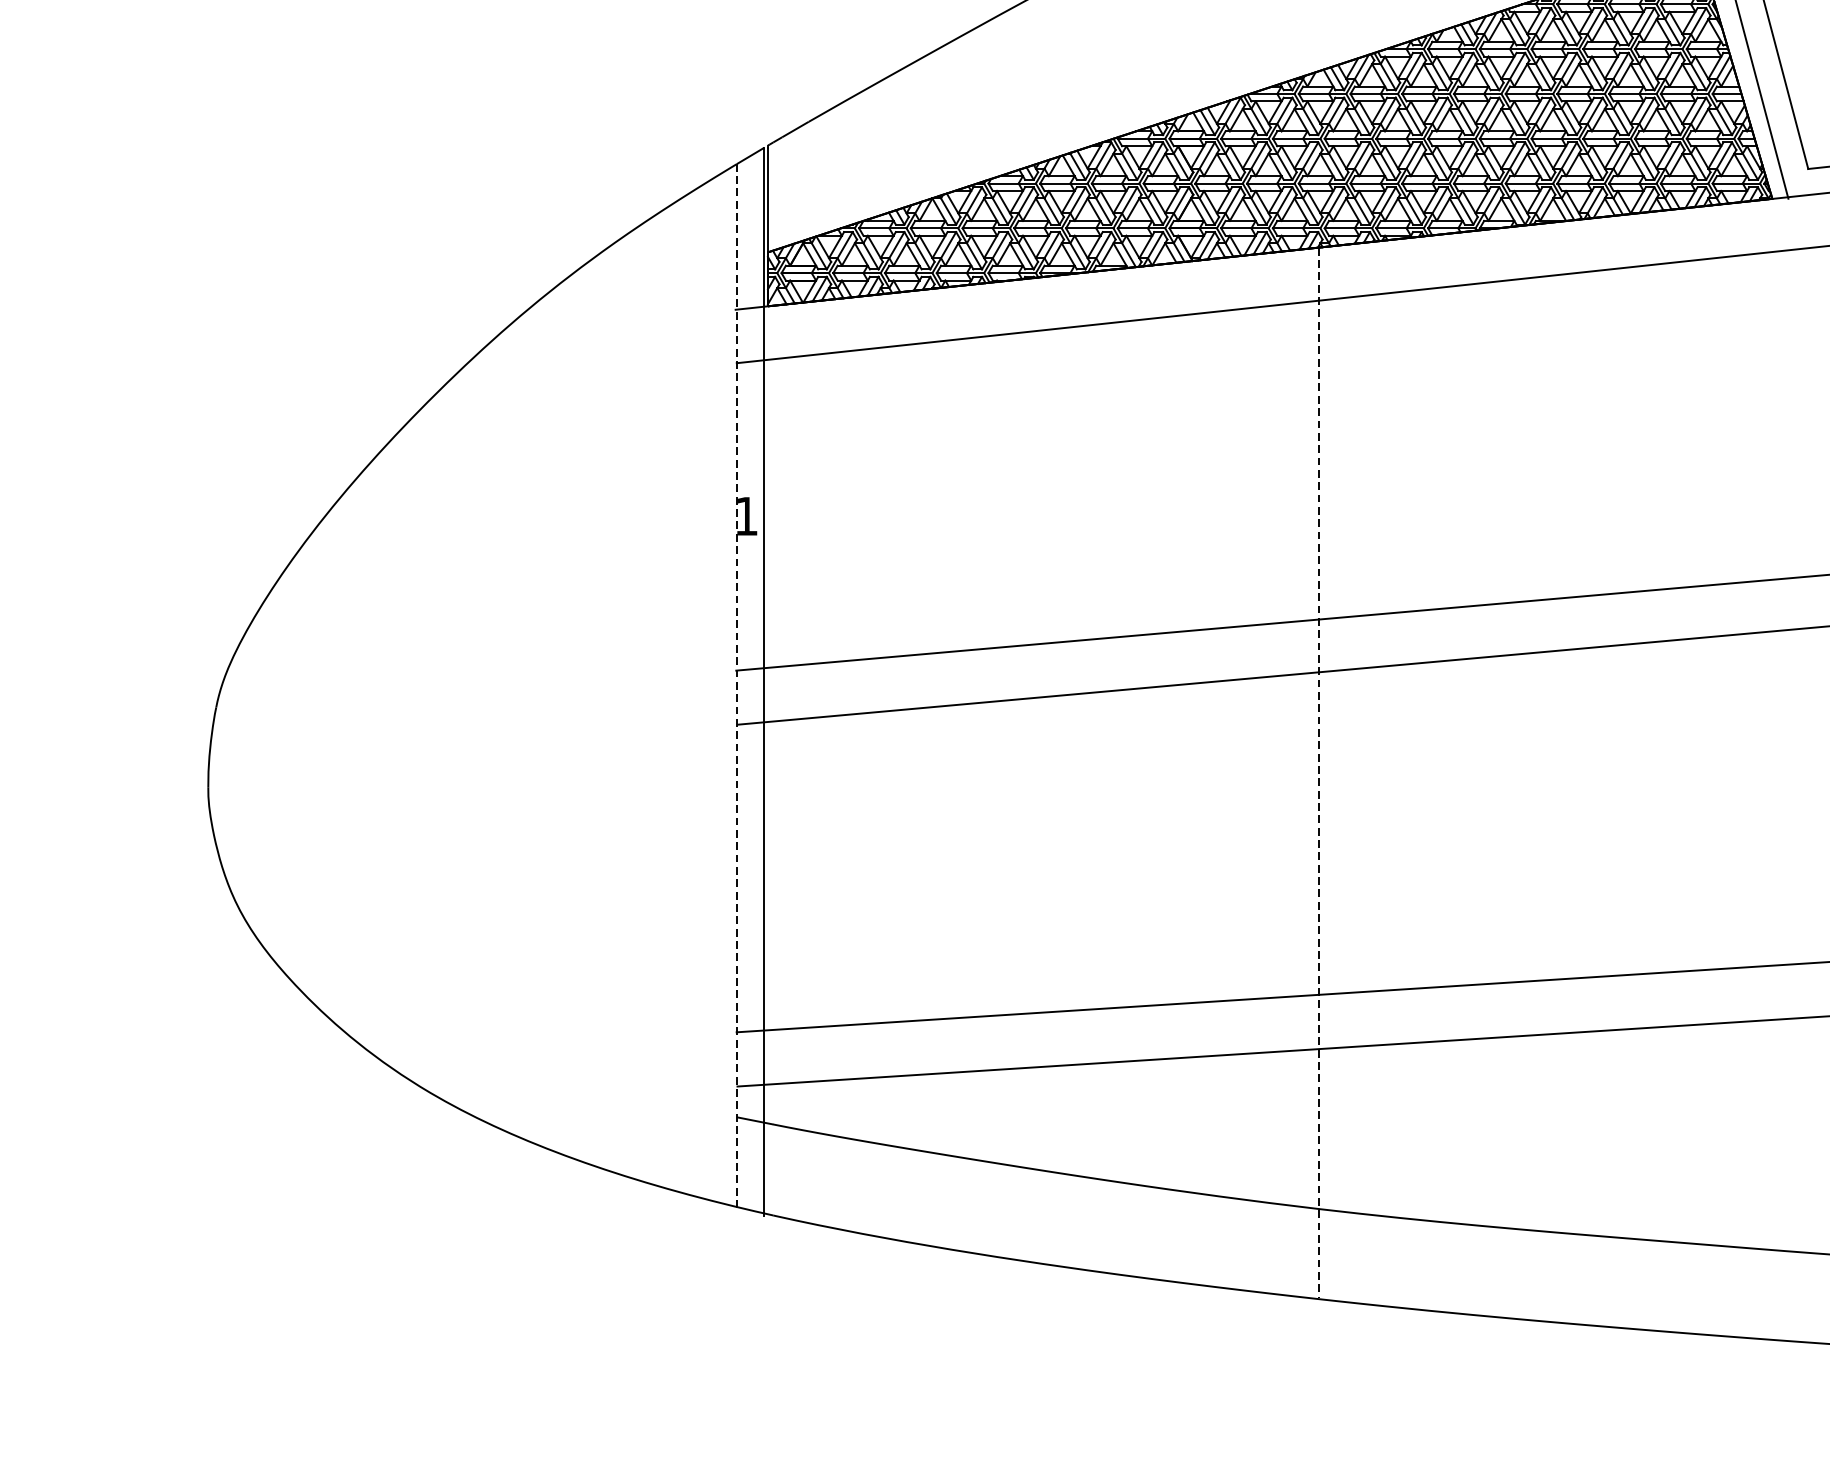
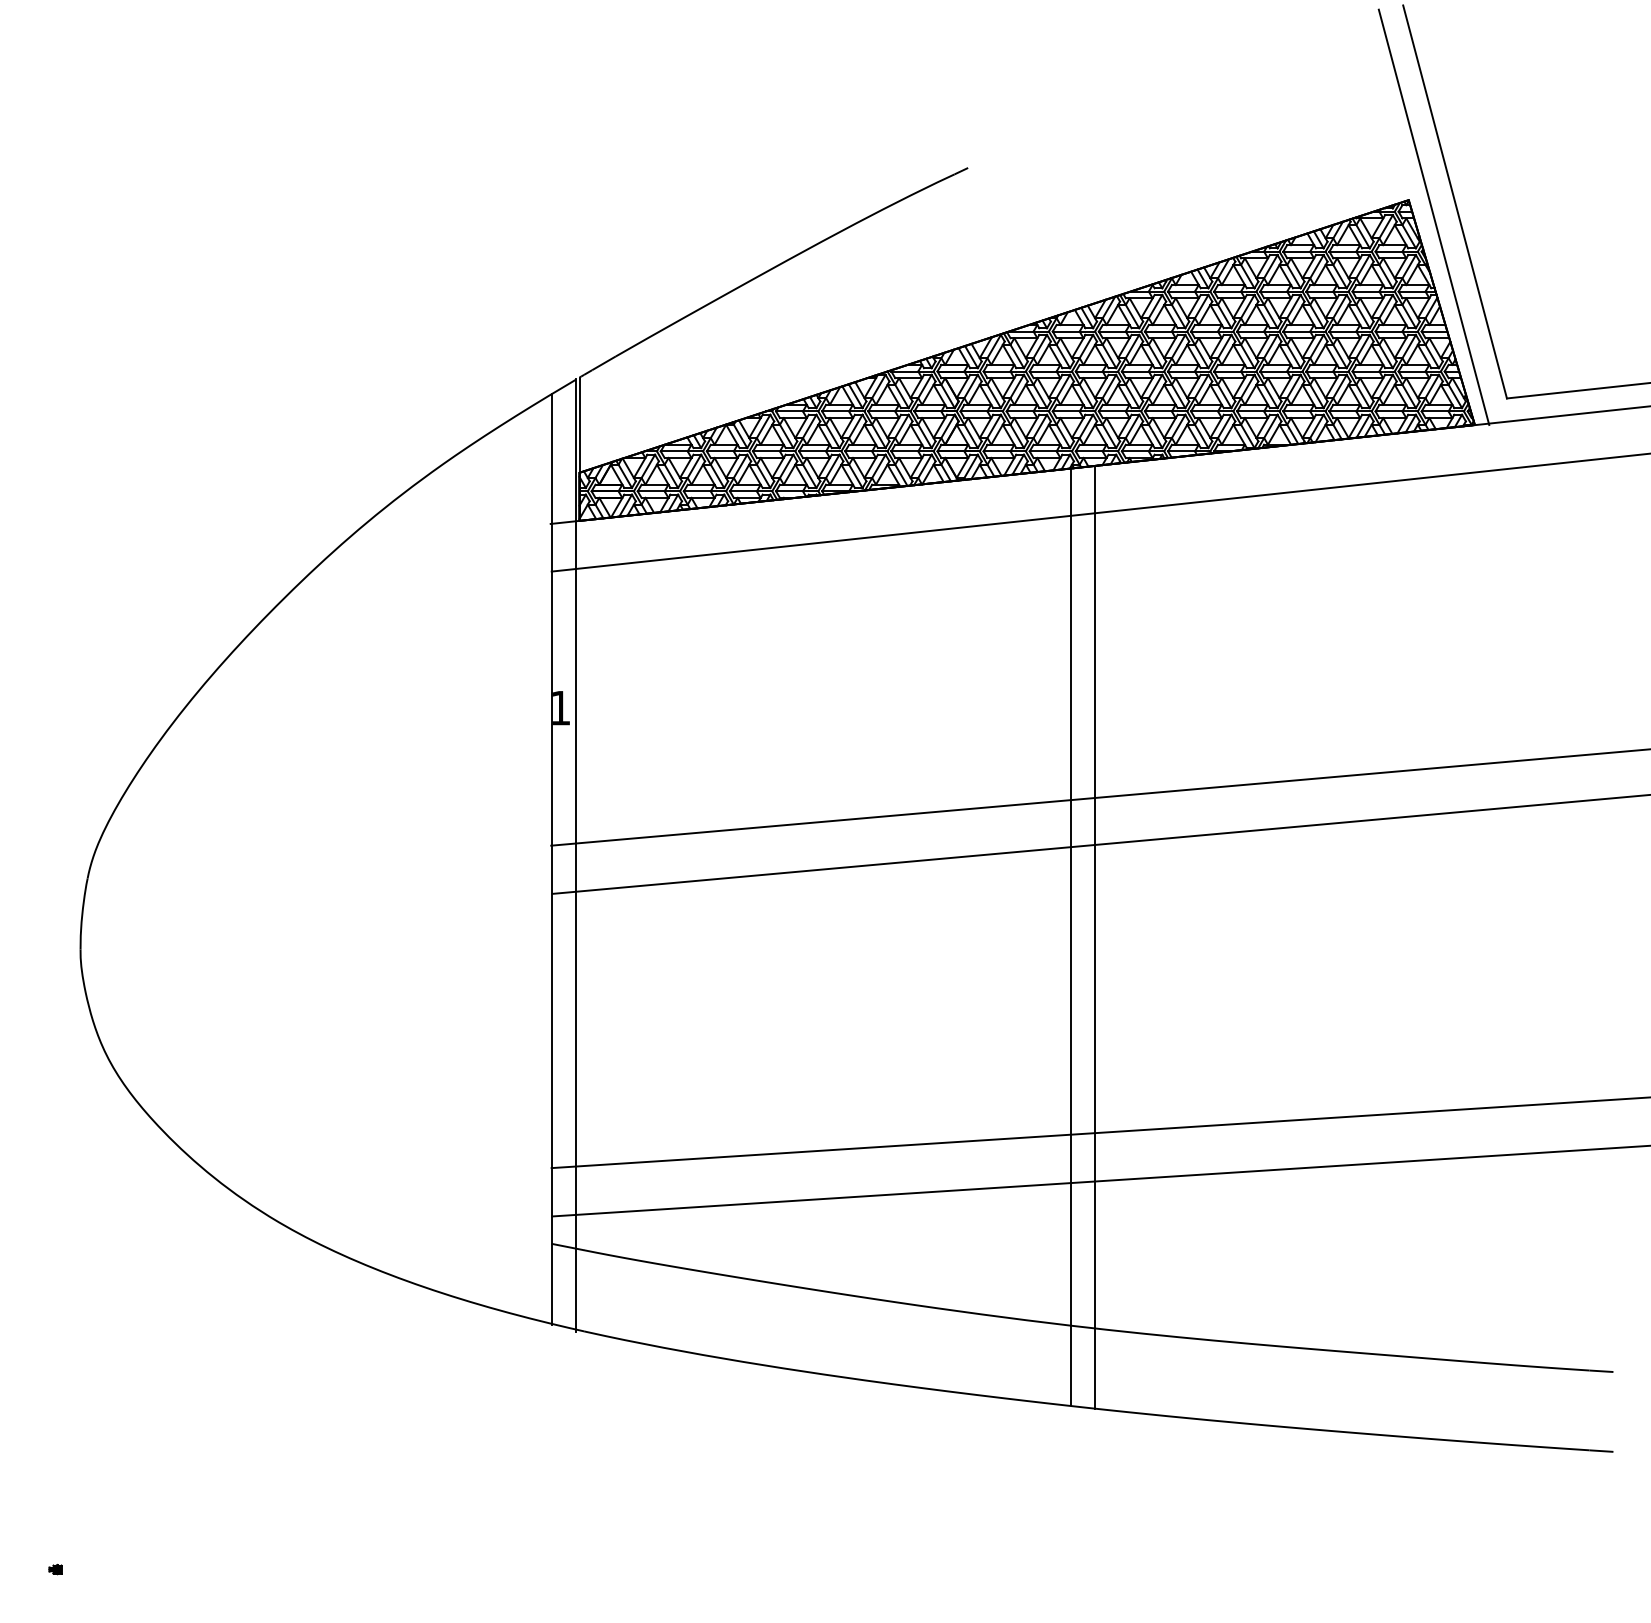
line: (736, 686) -> (551, 859), dashed -> solid
line: (1345, 772) -> (1094, 936), added
line: (1318, 773) -> (1070, 937), dashed -> solid

